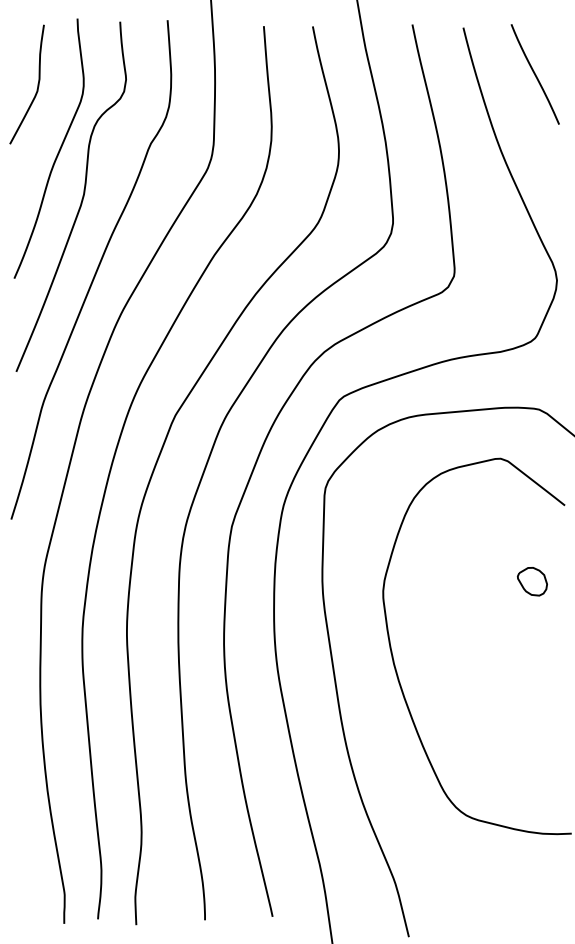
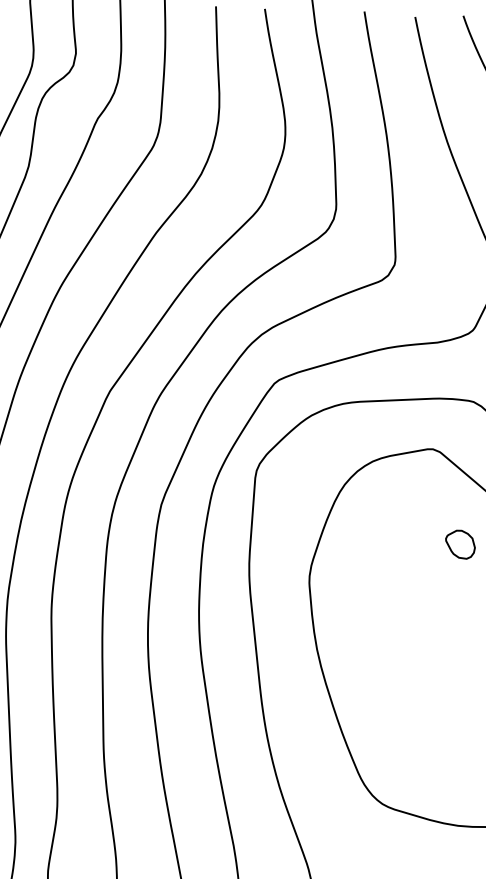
part: (532, 581) -> (460, 544), moved

